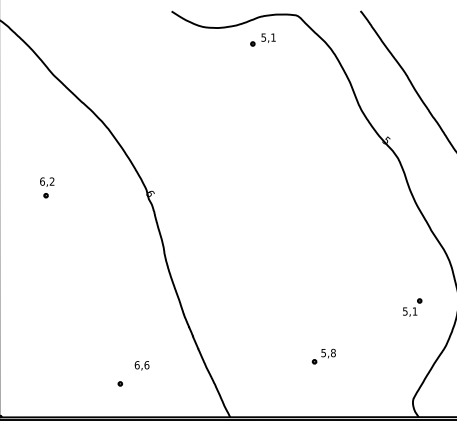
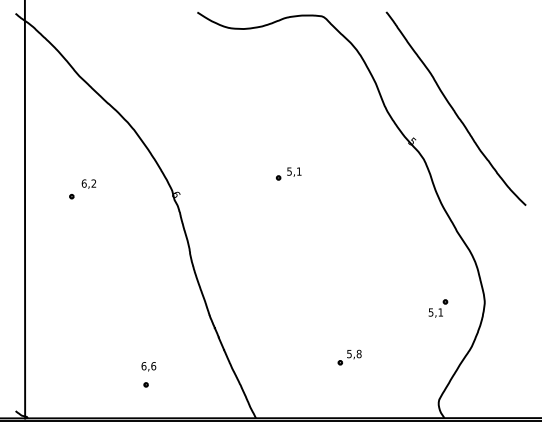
part: (262, 39) -> (288, 173), moved
text: (46, 181) -> (88, 183), moved
text: (141, 365) -> (148, 366), moved

